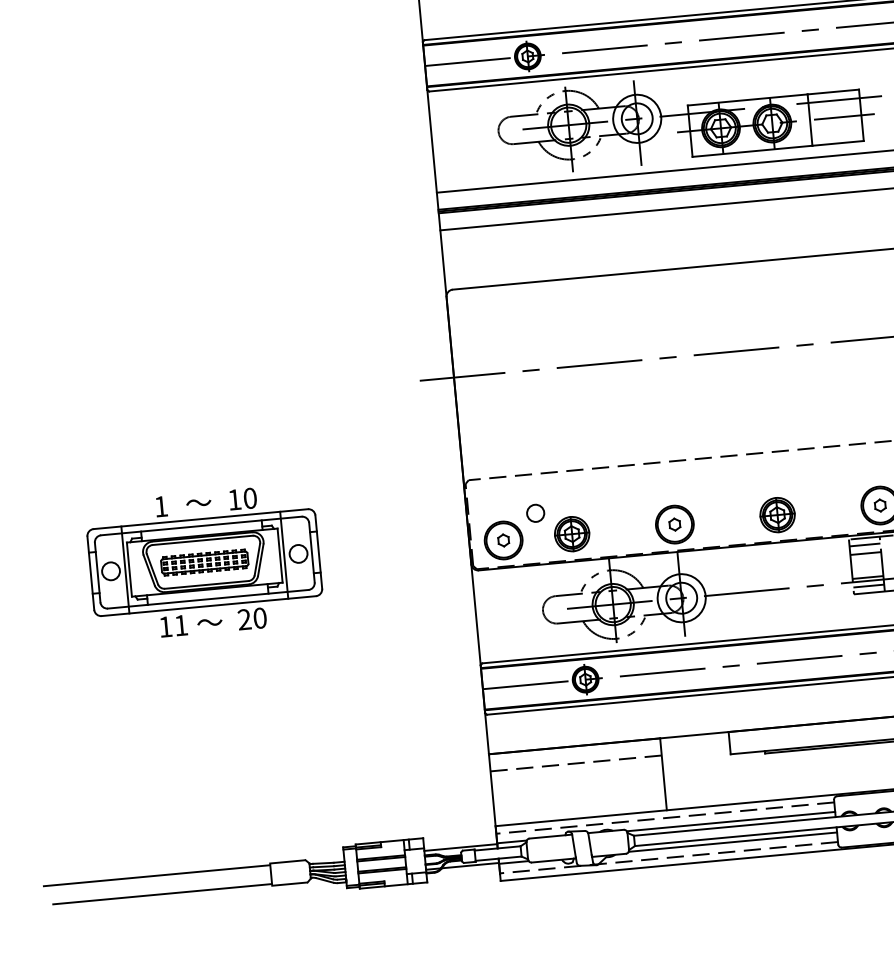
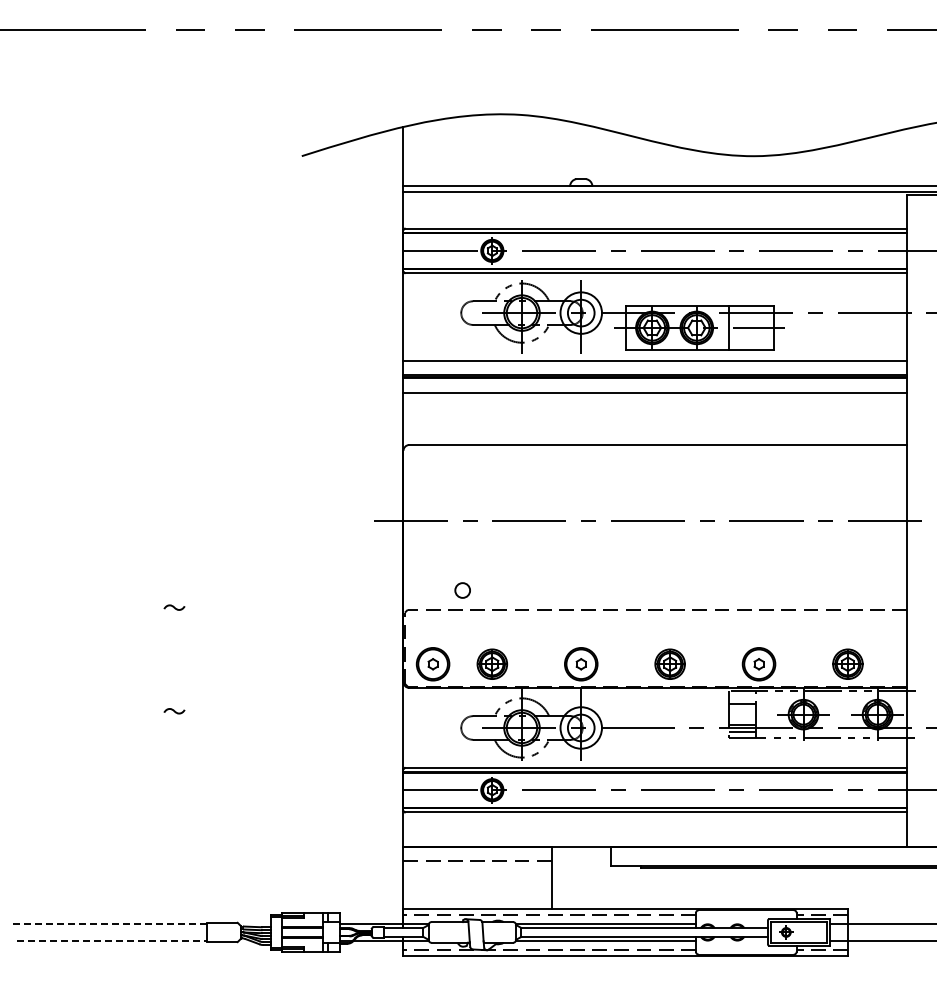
circle: (535, 513) -> (462, 590), moved
line: (864, 544) -> (742, 696), removed
part: (204, 562) -> (174, 659), removed
line: (156, 876) -> (108, 924), solid -> dashed
line: (162, 894) -> (112, 940), solid -> dashed

